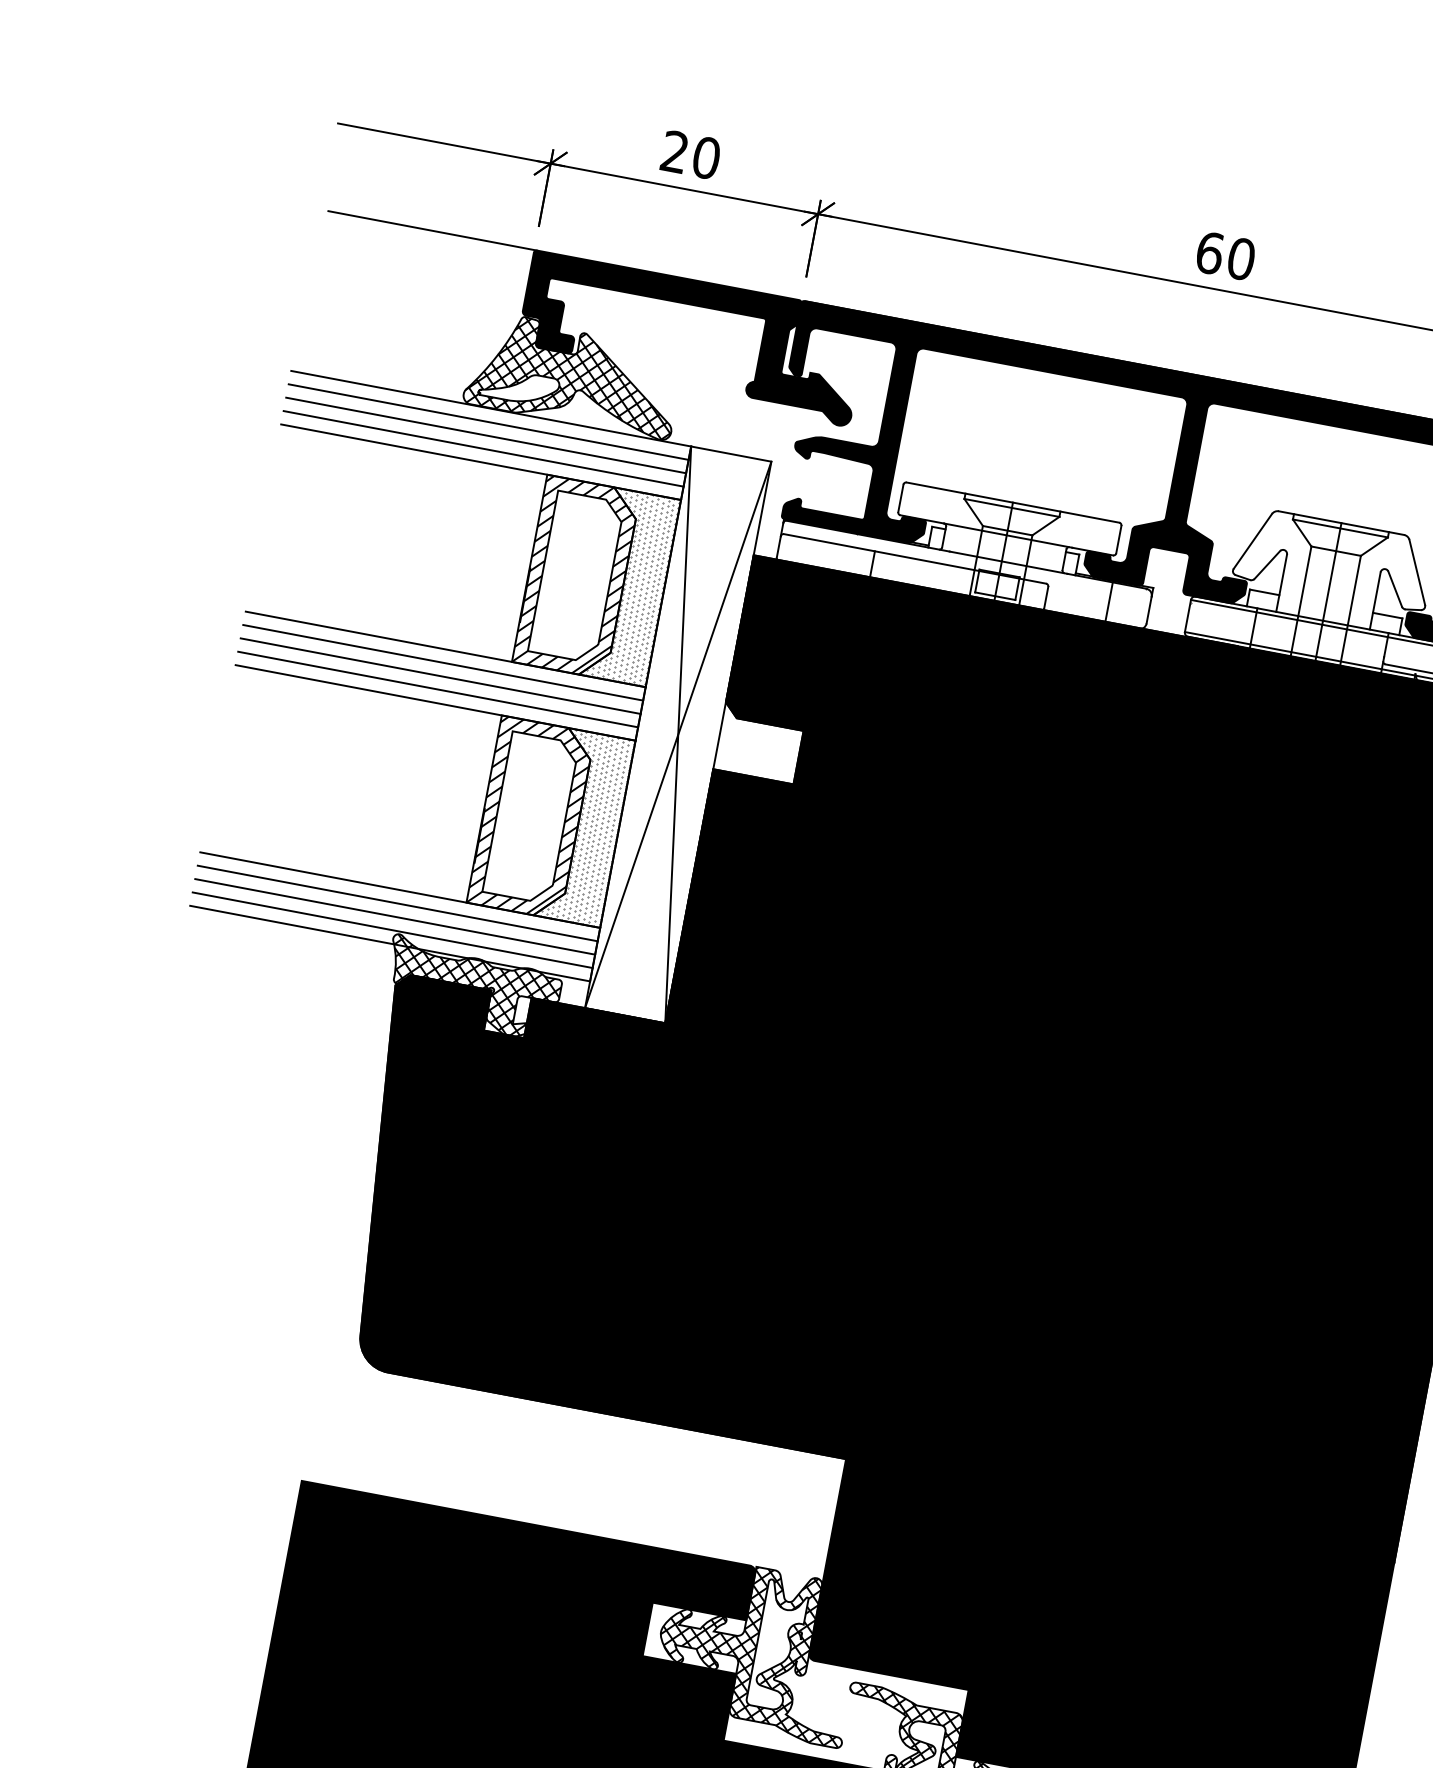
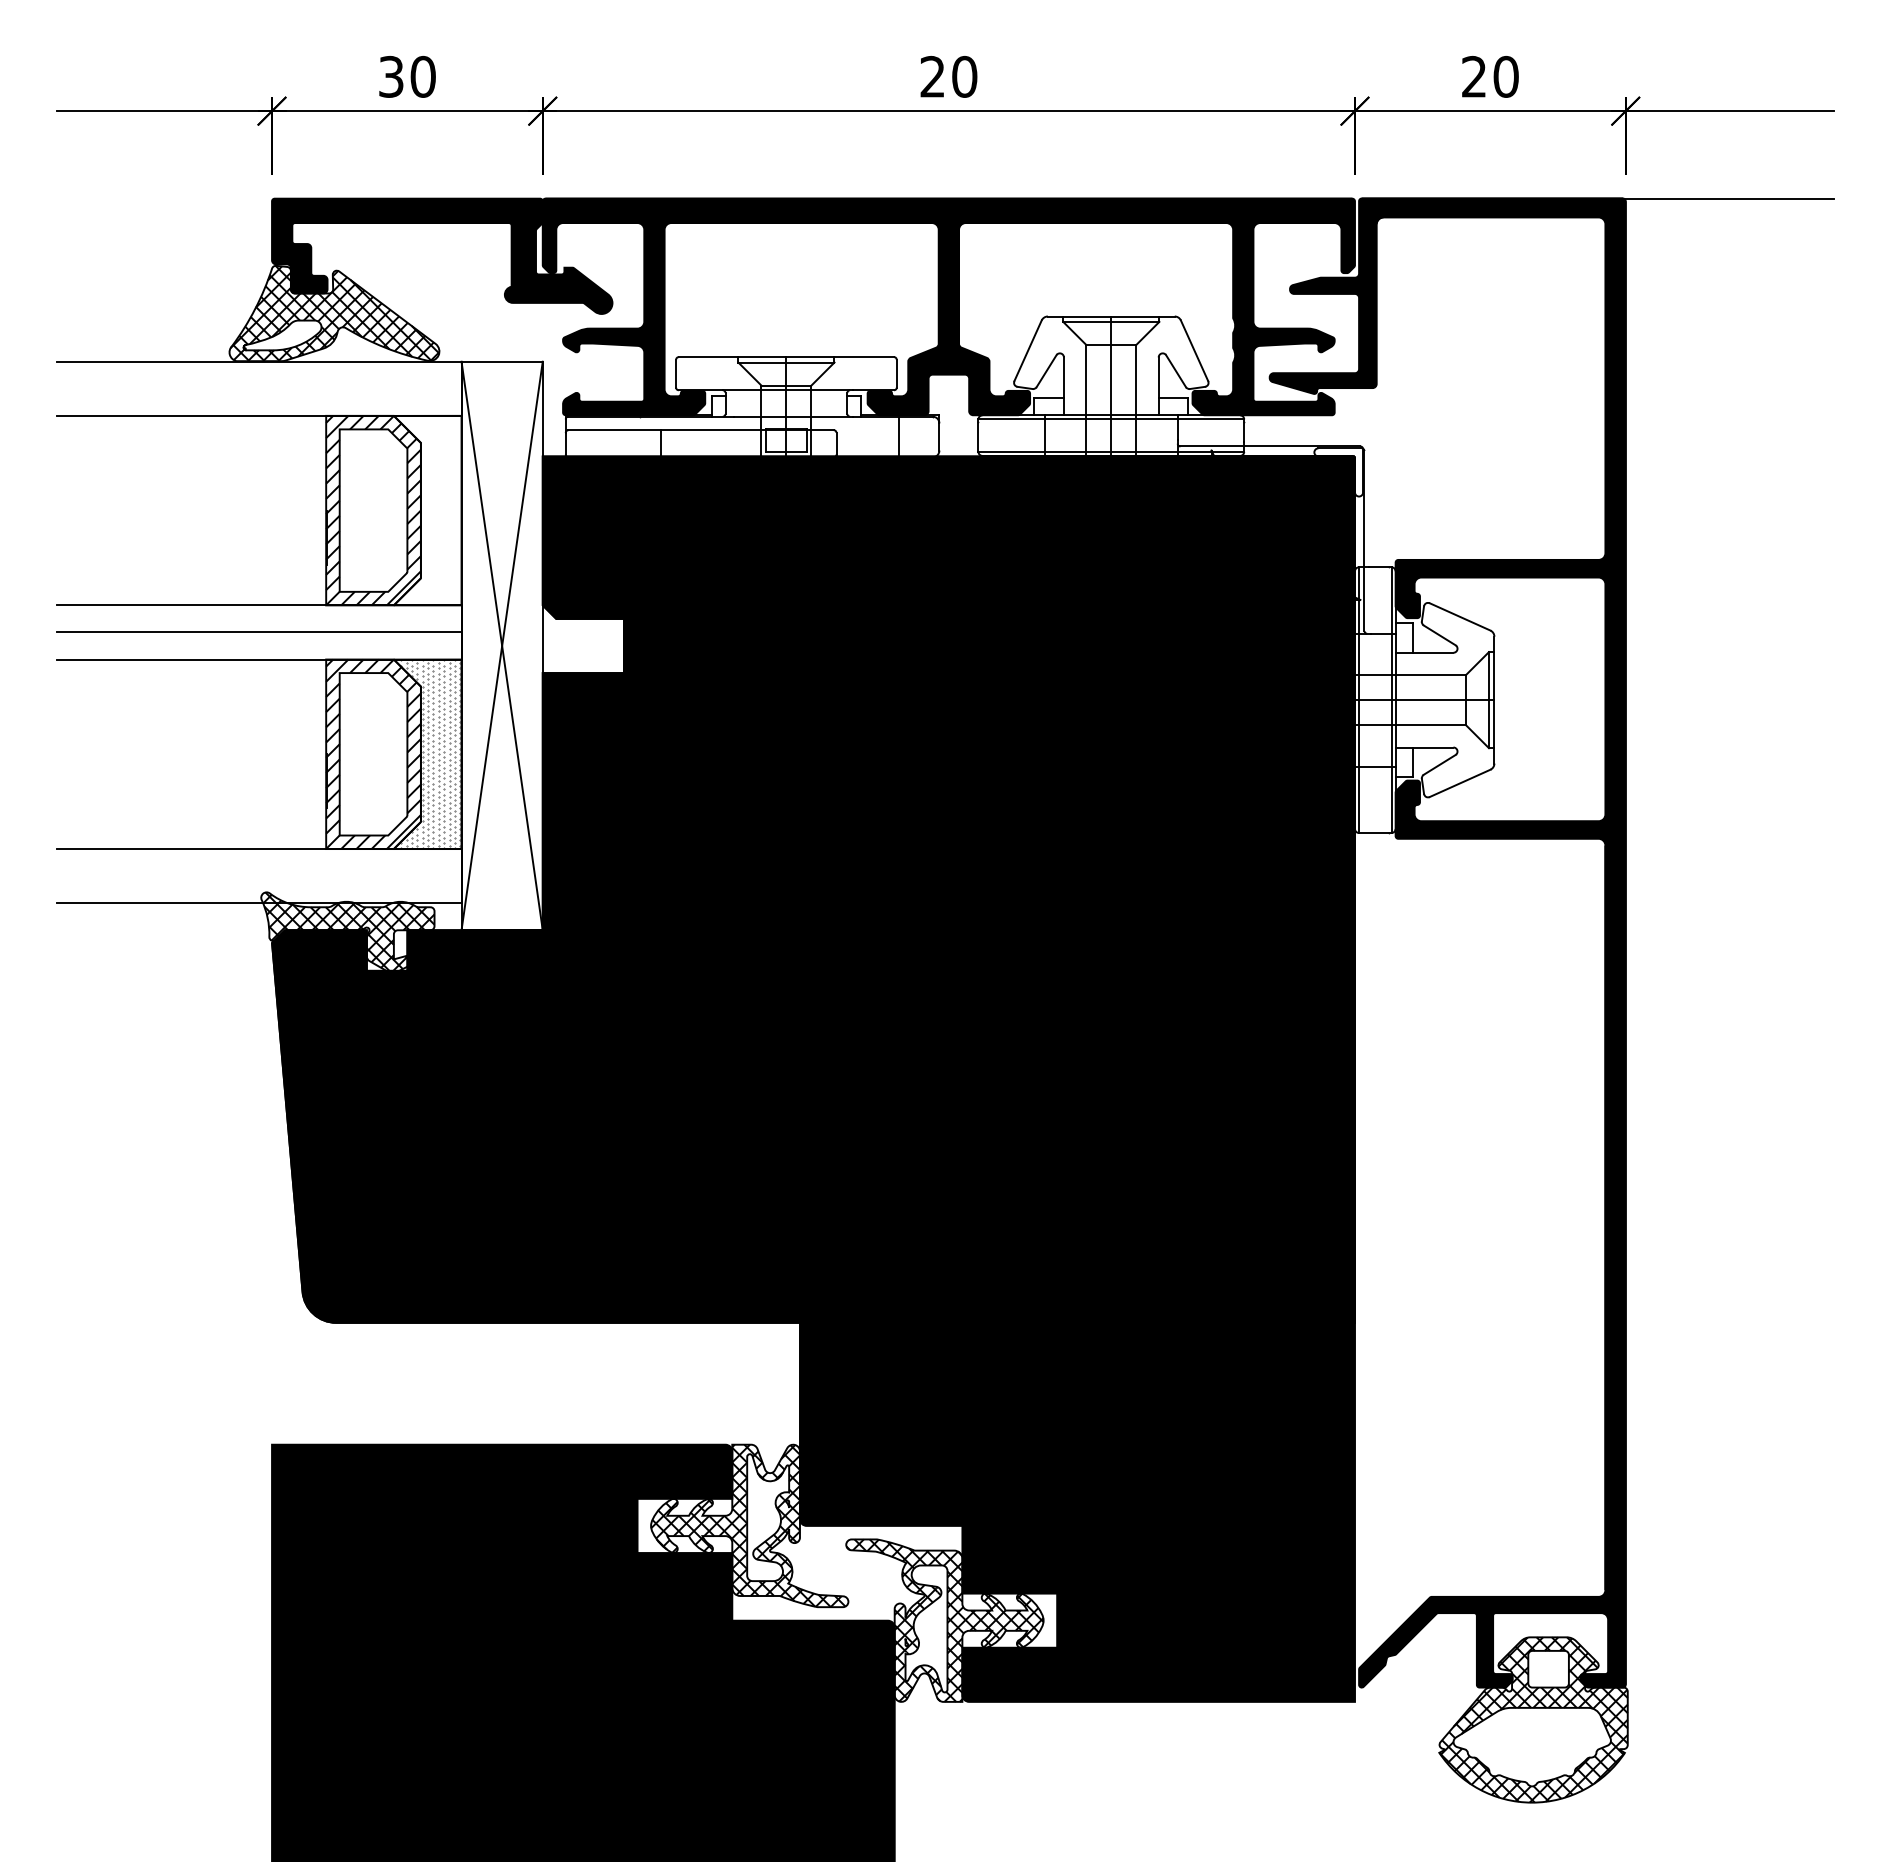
text: (675, 151) -> (391, 76), 20 -> 30
line: (432, 230) -> (168, 198), removed
text: (1209, 252) -> (932, 76), 60 -> 20
line: (488, 422) -> (258, 375), removed
line: (485, 435) -> (258, 388), removed
line: (482, 448) -> (258, 402), removed
hatch: (632, 587) -> (430, 510), removed
line: (442, 662) -> (258, 618), removed
line: (437, 689) -> (258, 646), removed
line: (397, 903) -> (258, 862), removed
line: (394, 917) -> (258, 876), removed
line: (392, 929) -> (258, 889), removed

